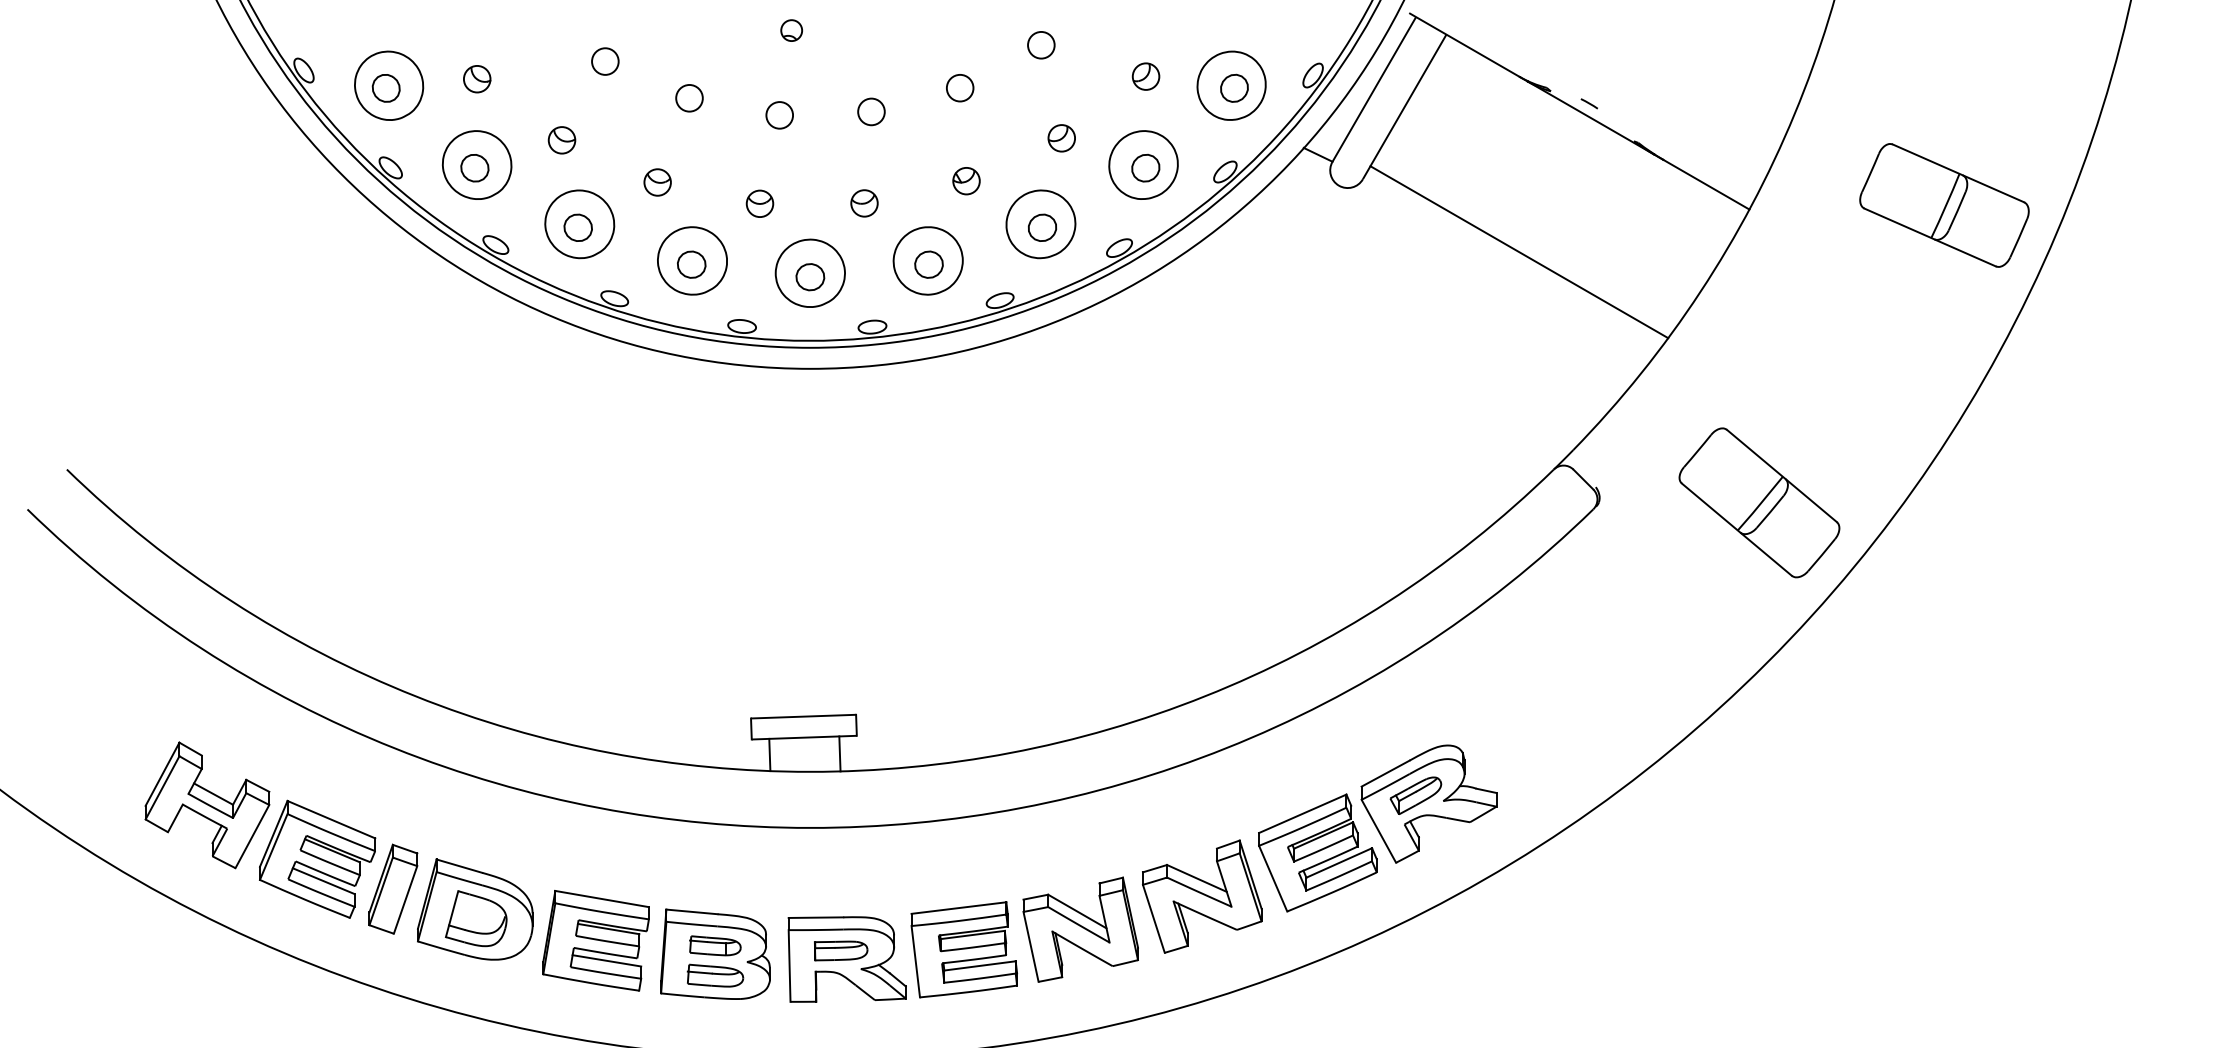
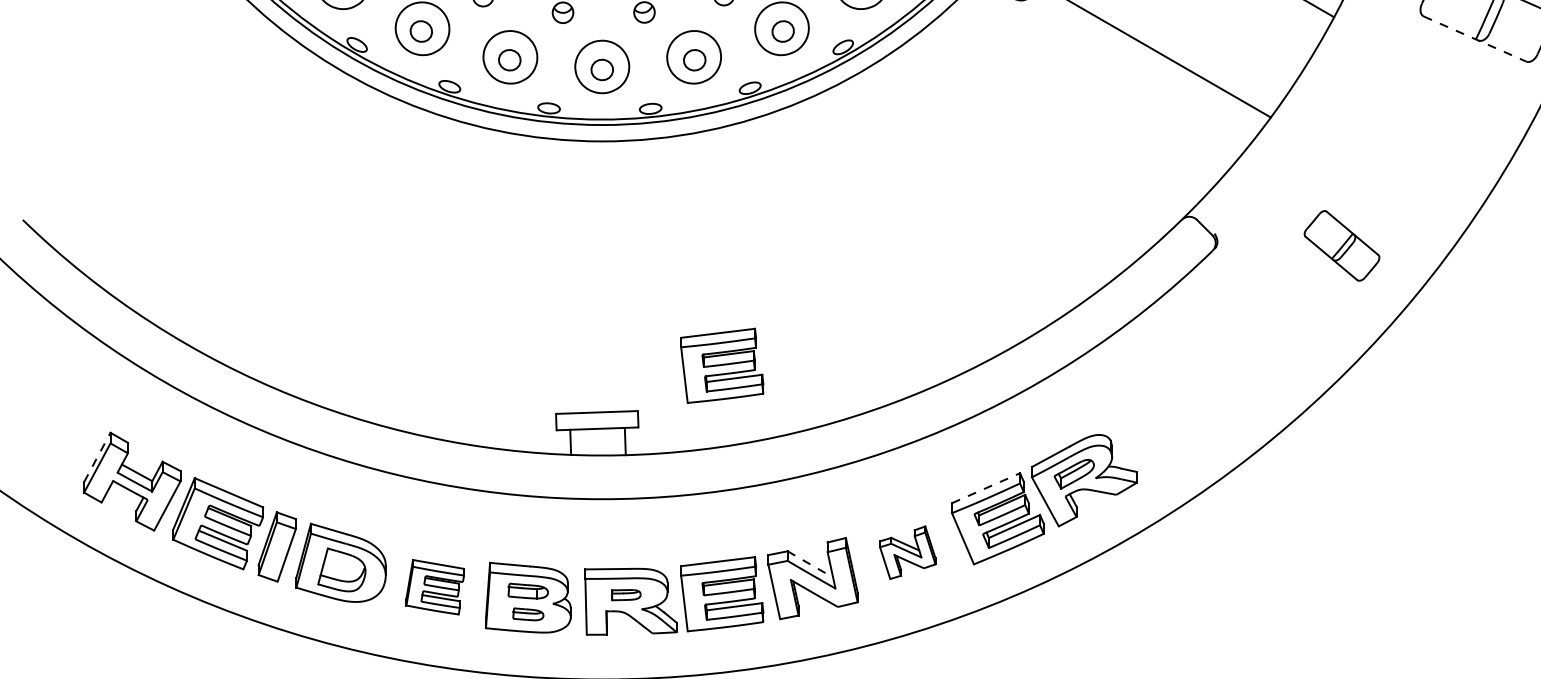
line: (1930, 237) -> (1475, 39), solid -> dashed
part: (1759, 502) -> (1342, 245), size x0.6
part: (963, 656) -> (721, 365), added
line: (162, 774) -> (97, 457), solid -> dashed
line: (1302, 813) -> (985, 487), solid -> dashed
part: (1202, 896) -> (907, 552), size x0.6
line: (1077, 911) -> (810, 564), solid -> dashed
part: (595, 940) -> (434, 586), size x0.7
part: (841, 950) -> (626, 594), size x0.7
part: (715, 975) -> (528, 614), size x0.7

